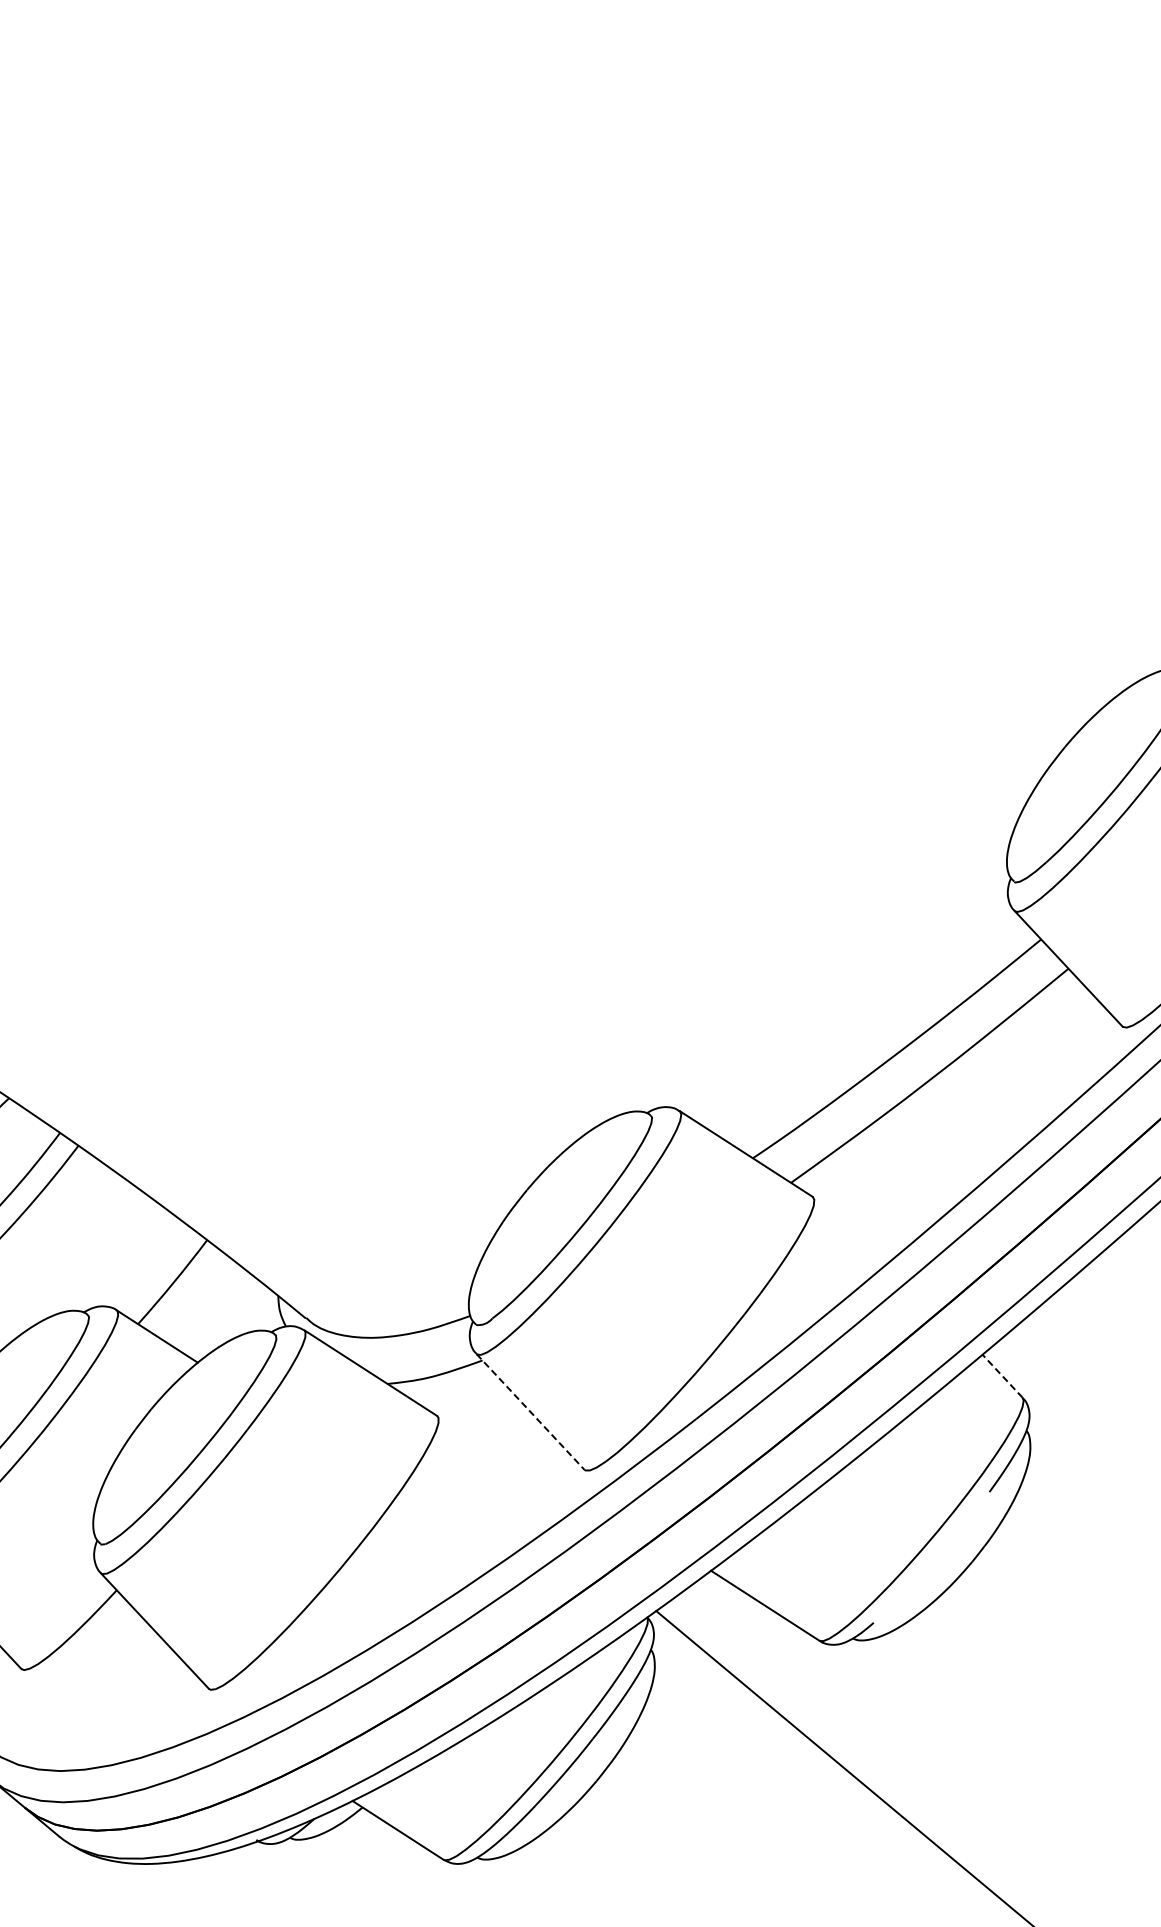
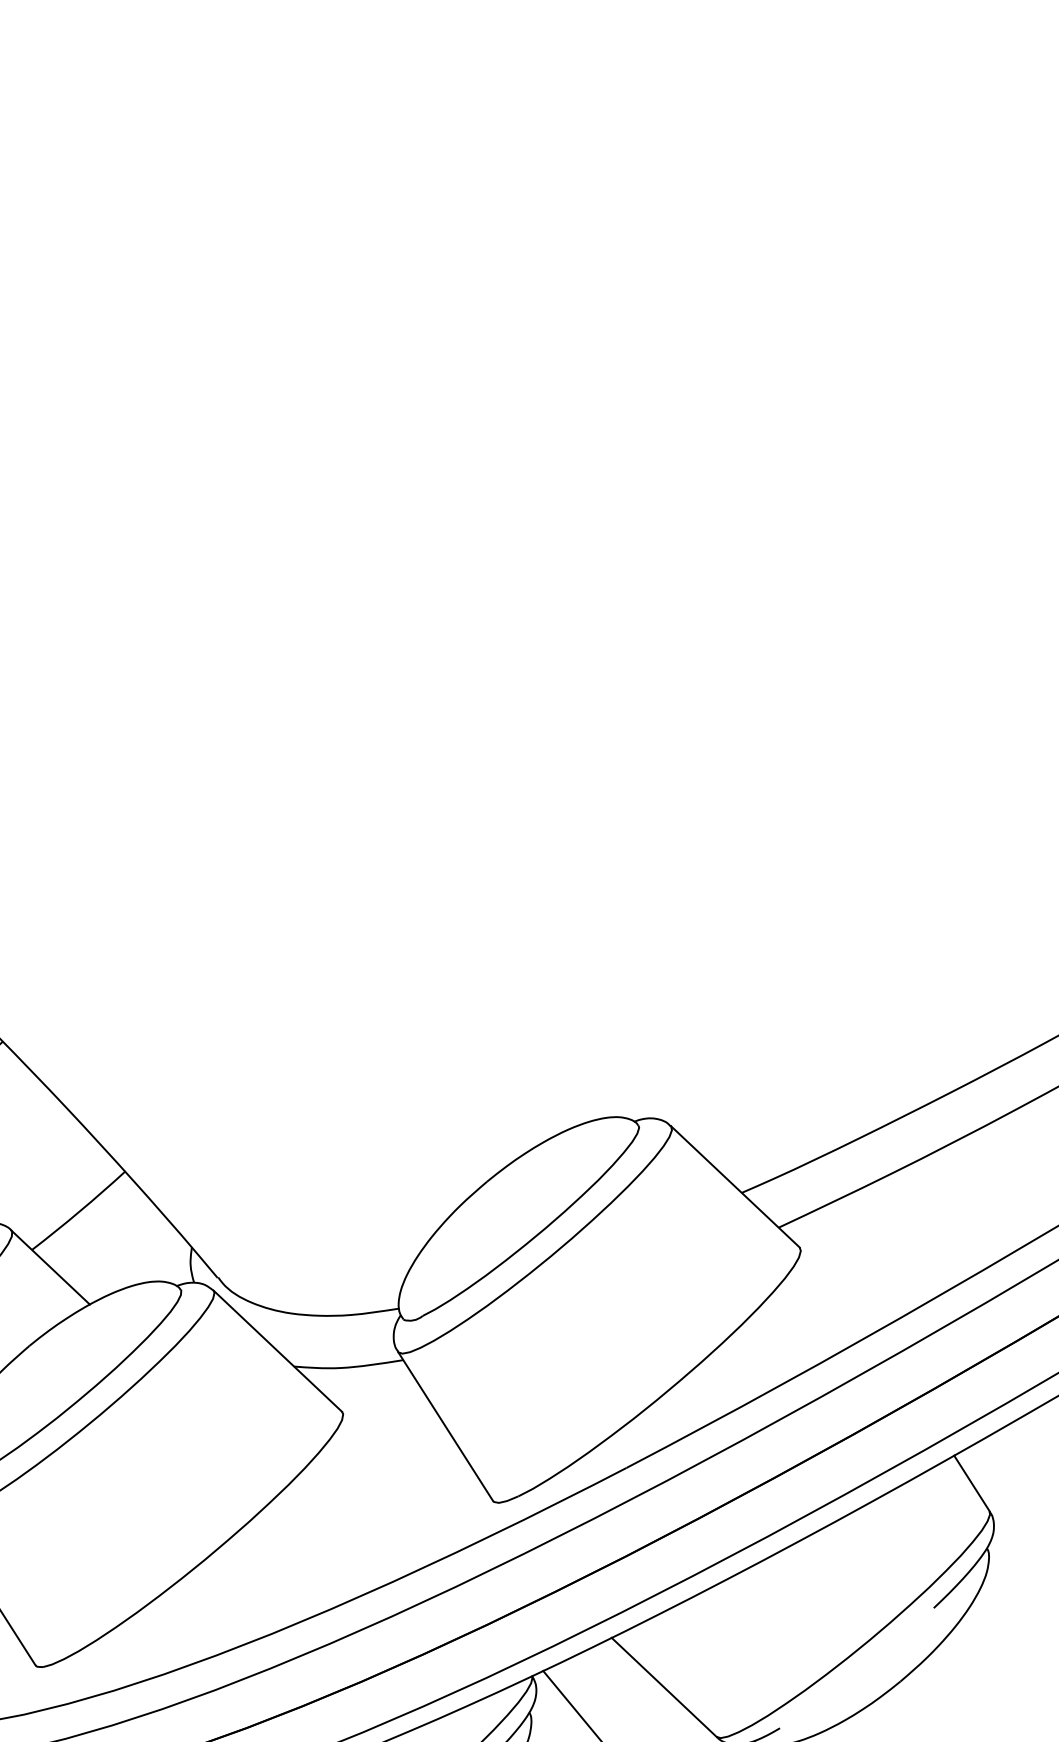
line: (1002, 1375) -> (971, 1482), dashed -> solid
line: (530, 1412) -> (445, 1427), dashed -> solid

